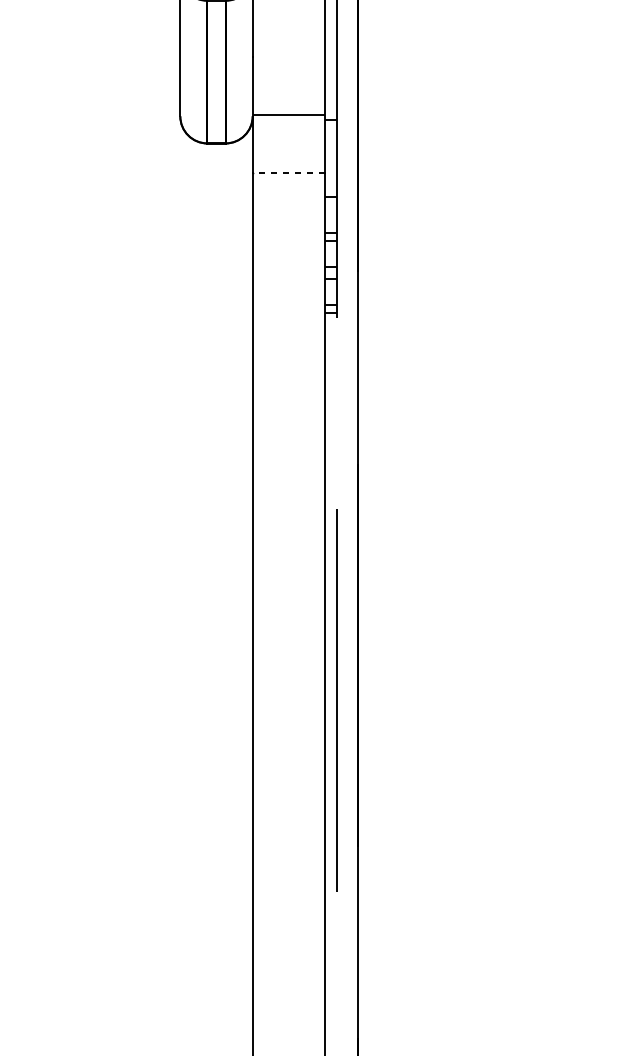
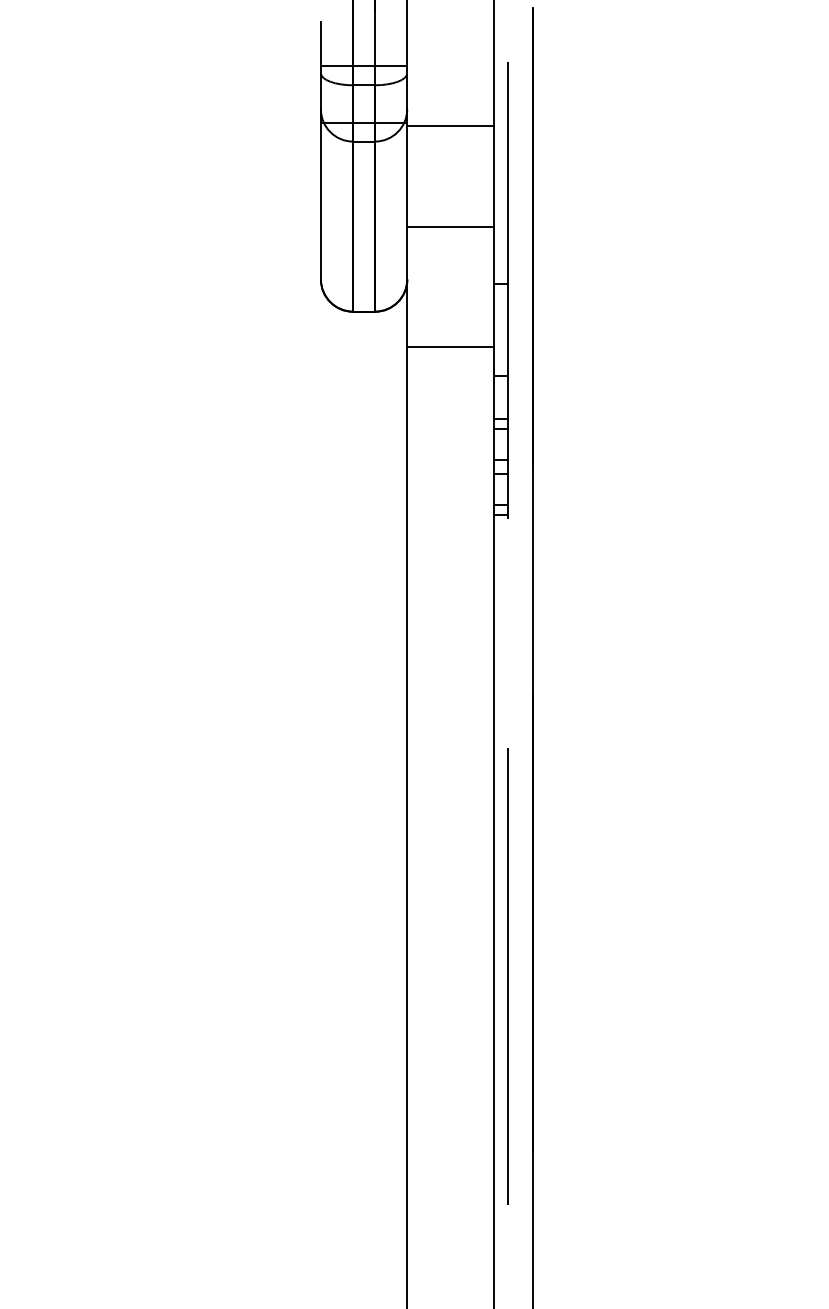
line: (288, 114) -> (450, 227), moved
line: (288, 173) -> (449, 347), dashed -> solid

